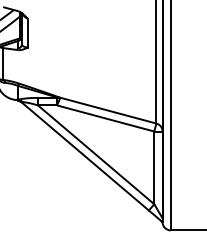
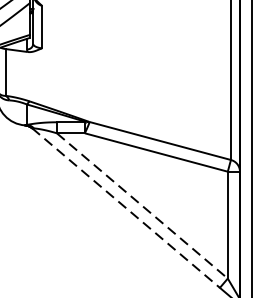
line: (96, 155) -> (142, 206), solid -> dashed
line: (85, 156) -> (126, 208), solid -> dashed

